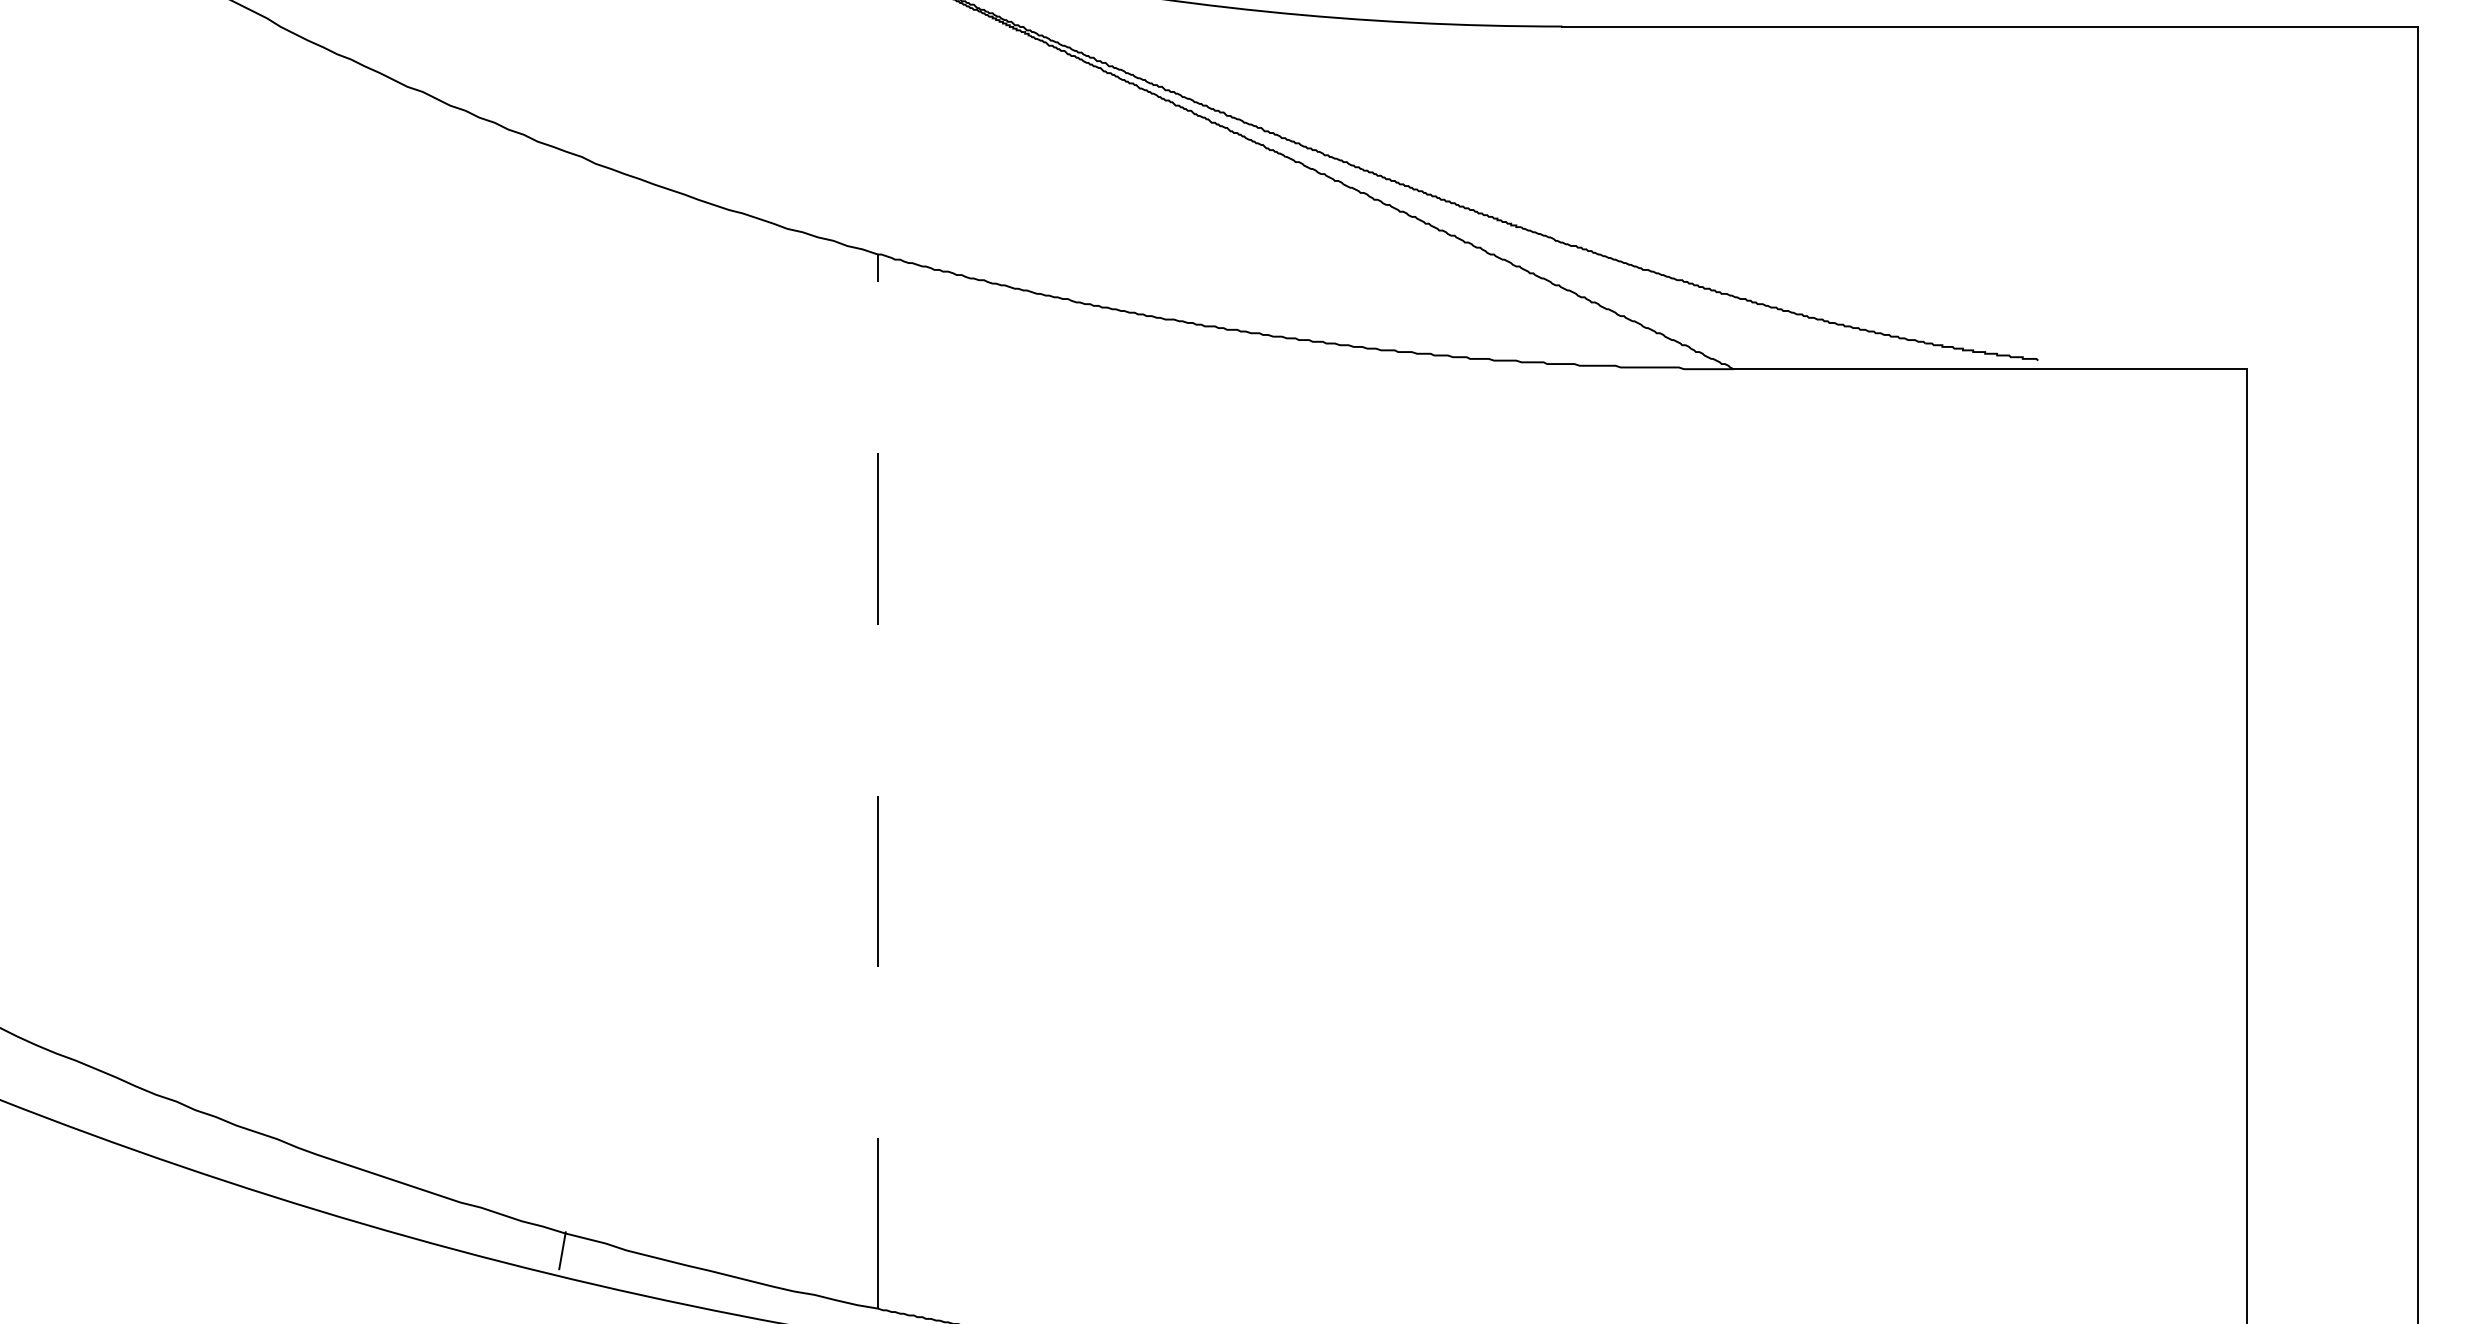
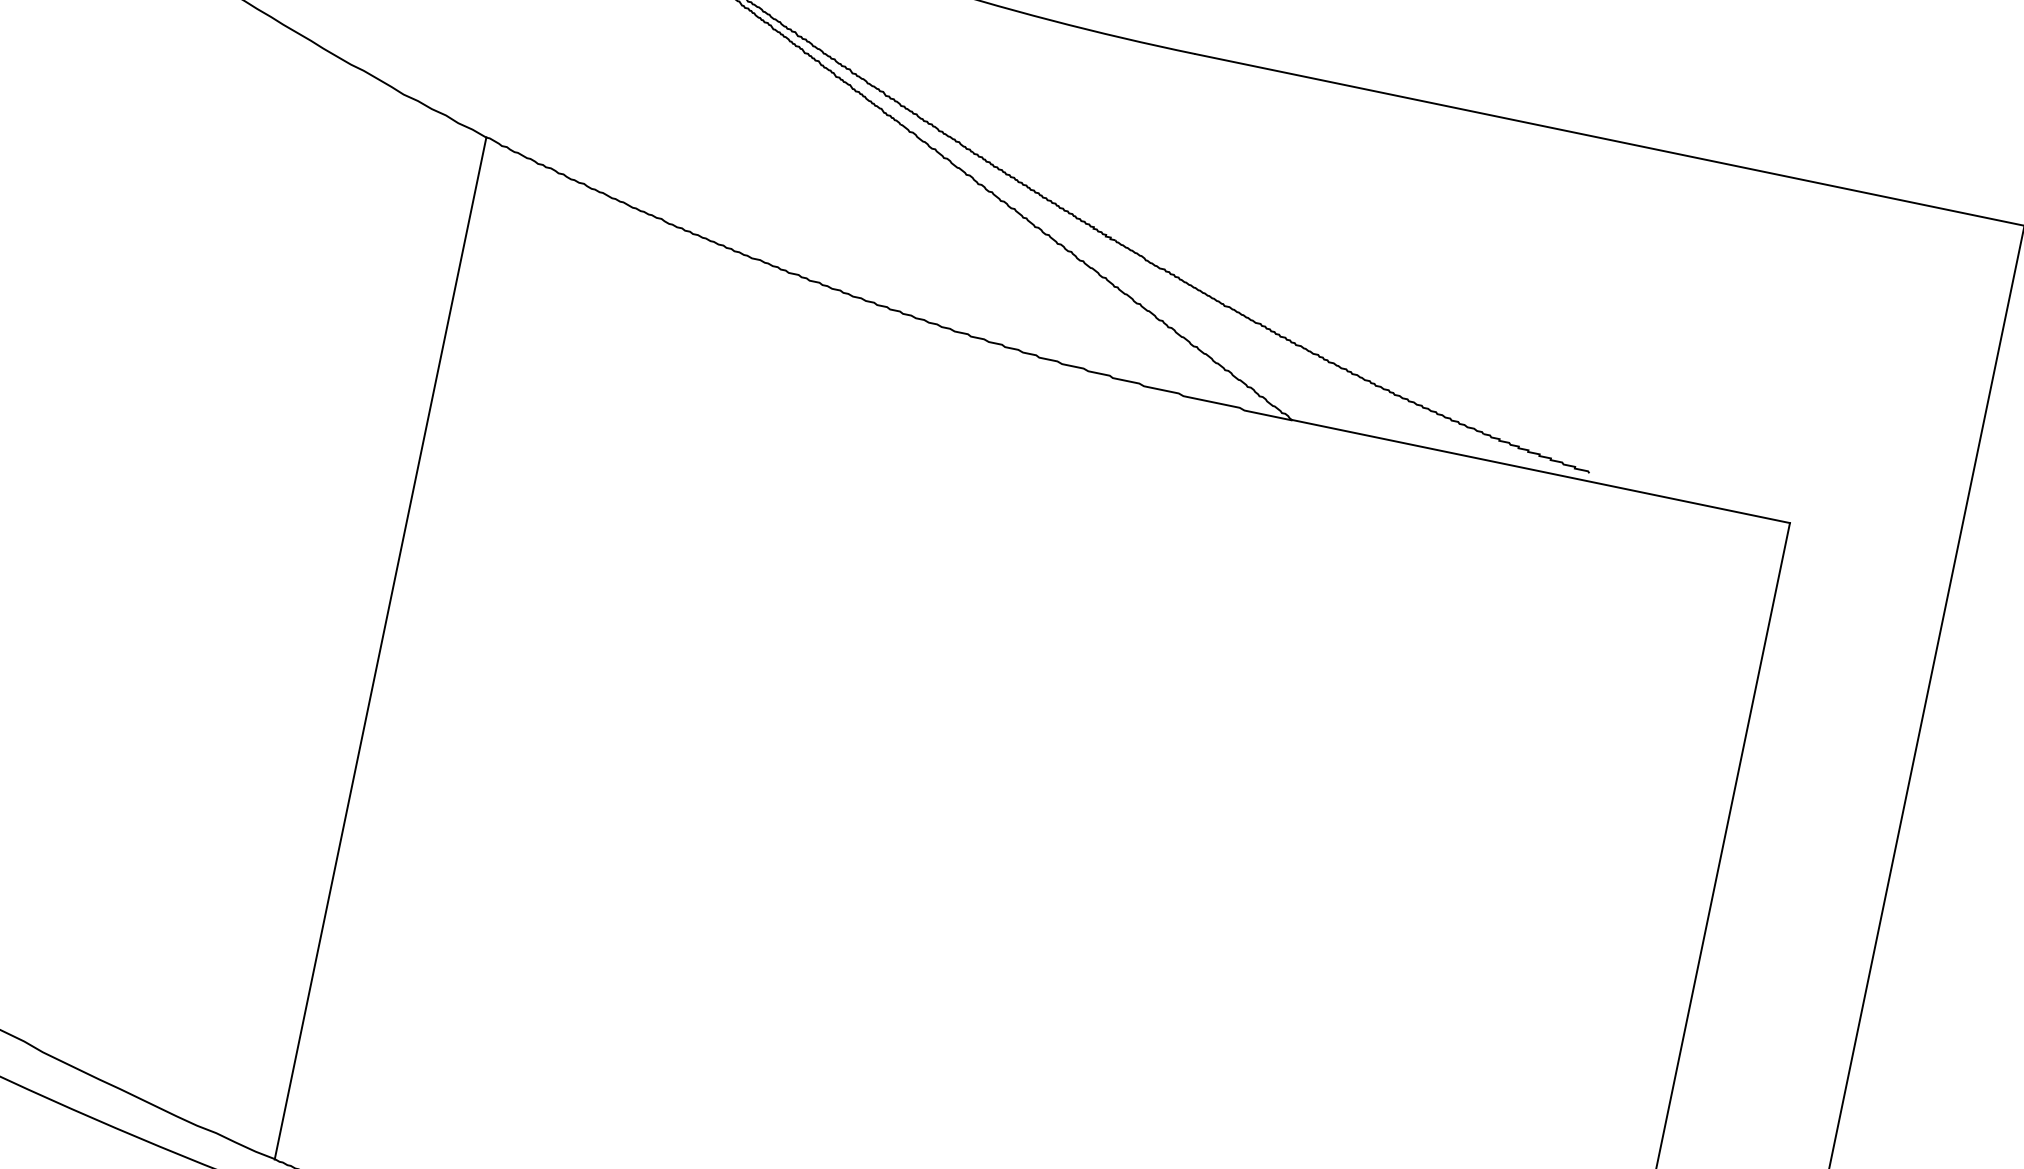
line: (877, 781) -> (380, 648), dashed -> solid

